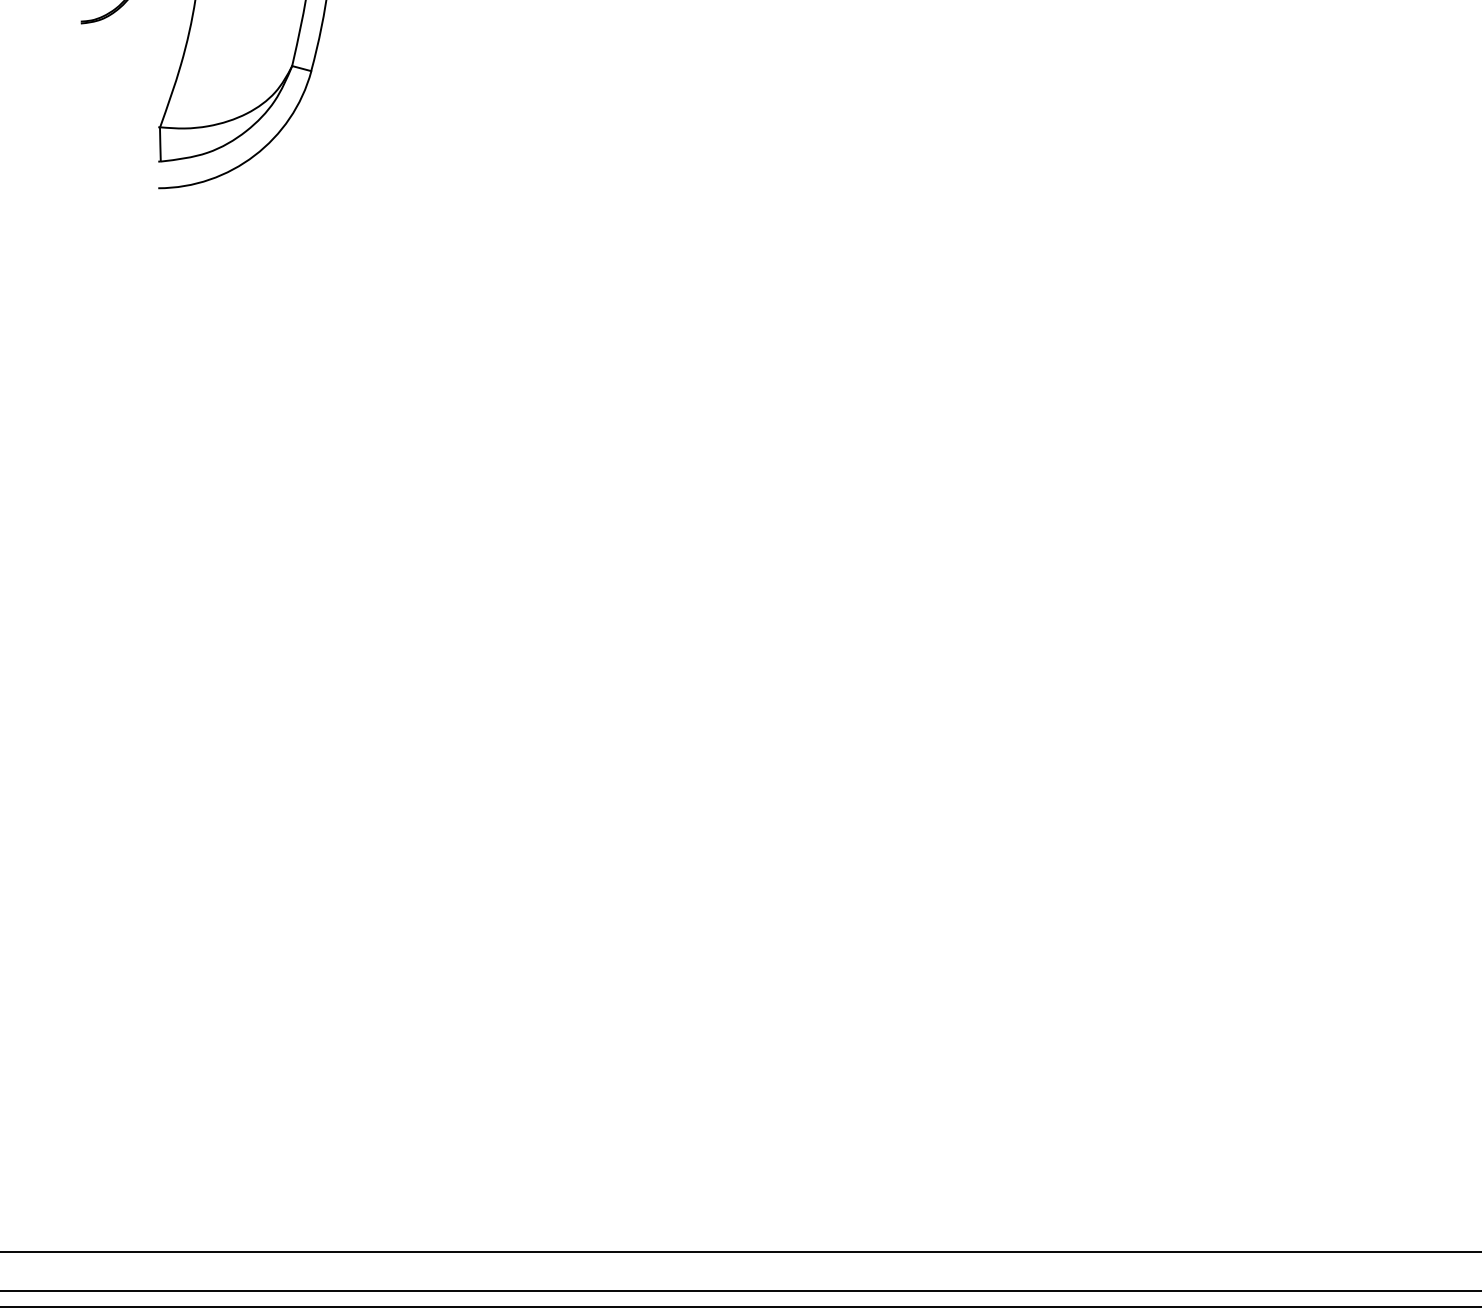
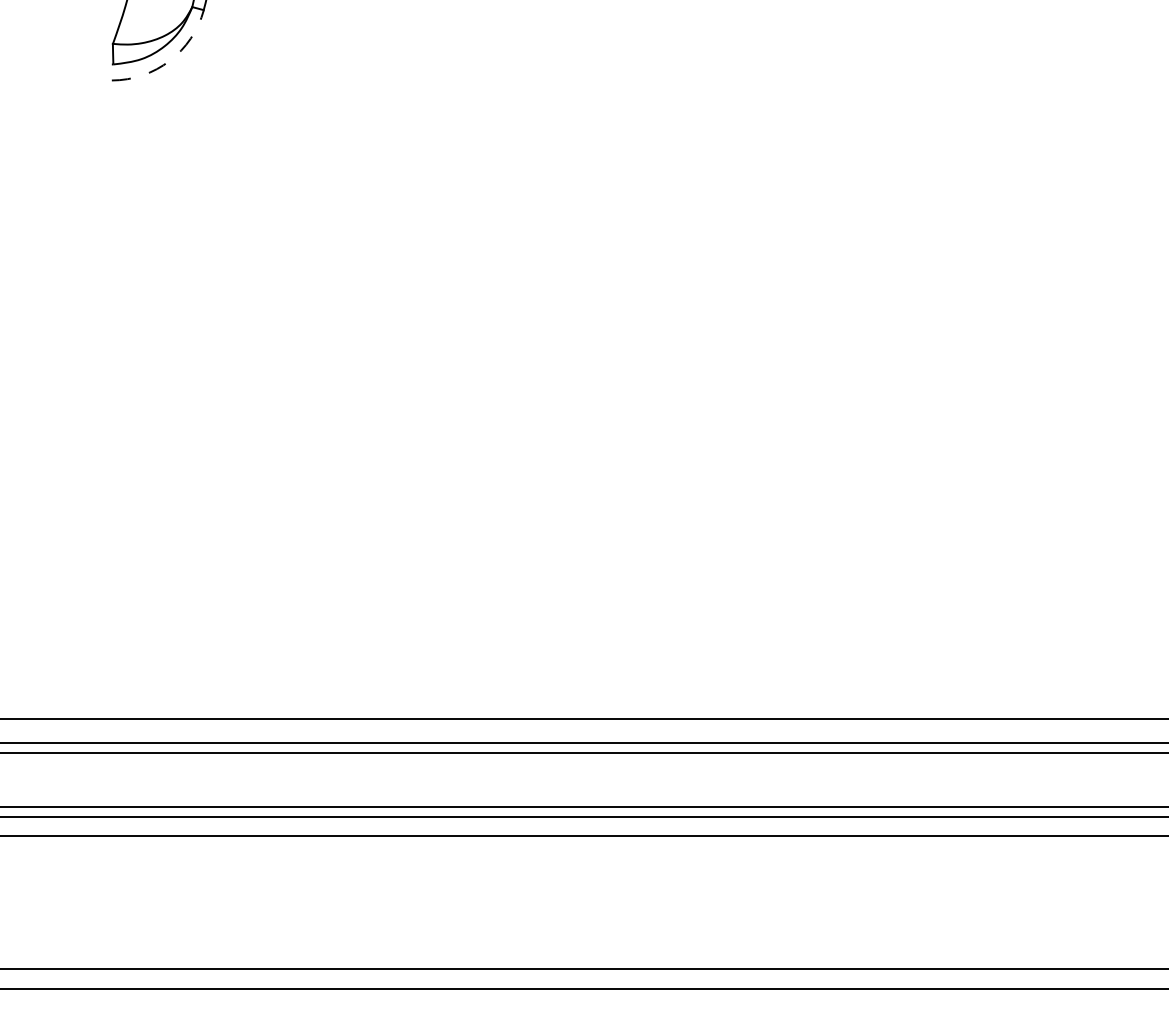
arc: (254, 154) -> (169, 60), solid -> dashed

